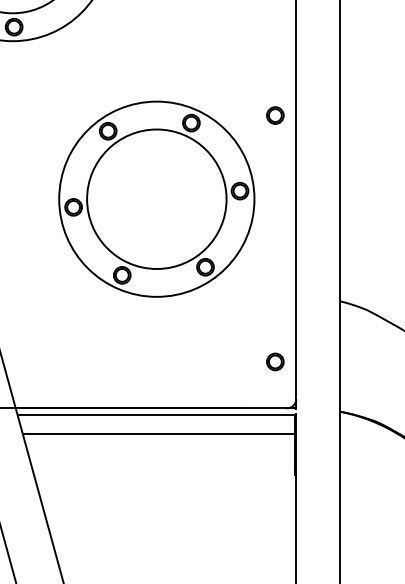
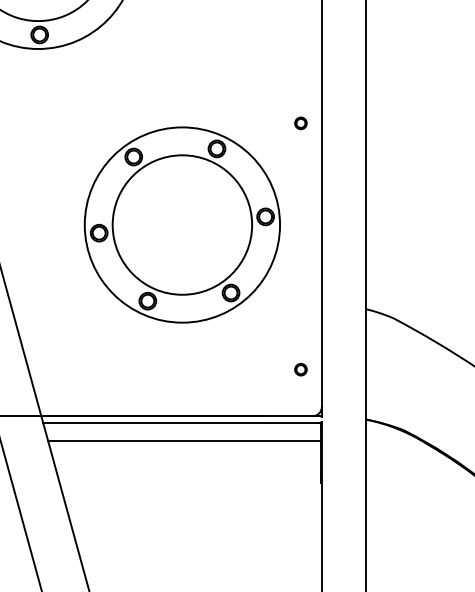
part: (274, 115) -> (300, 123), size x0.7
part: (155, 198) -> (181, 224), moved
part: (274, 361) -> (300, 369), size x0.7

